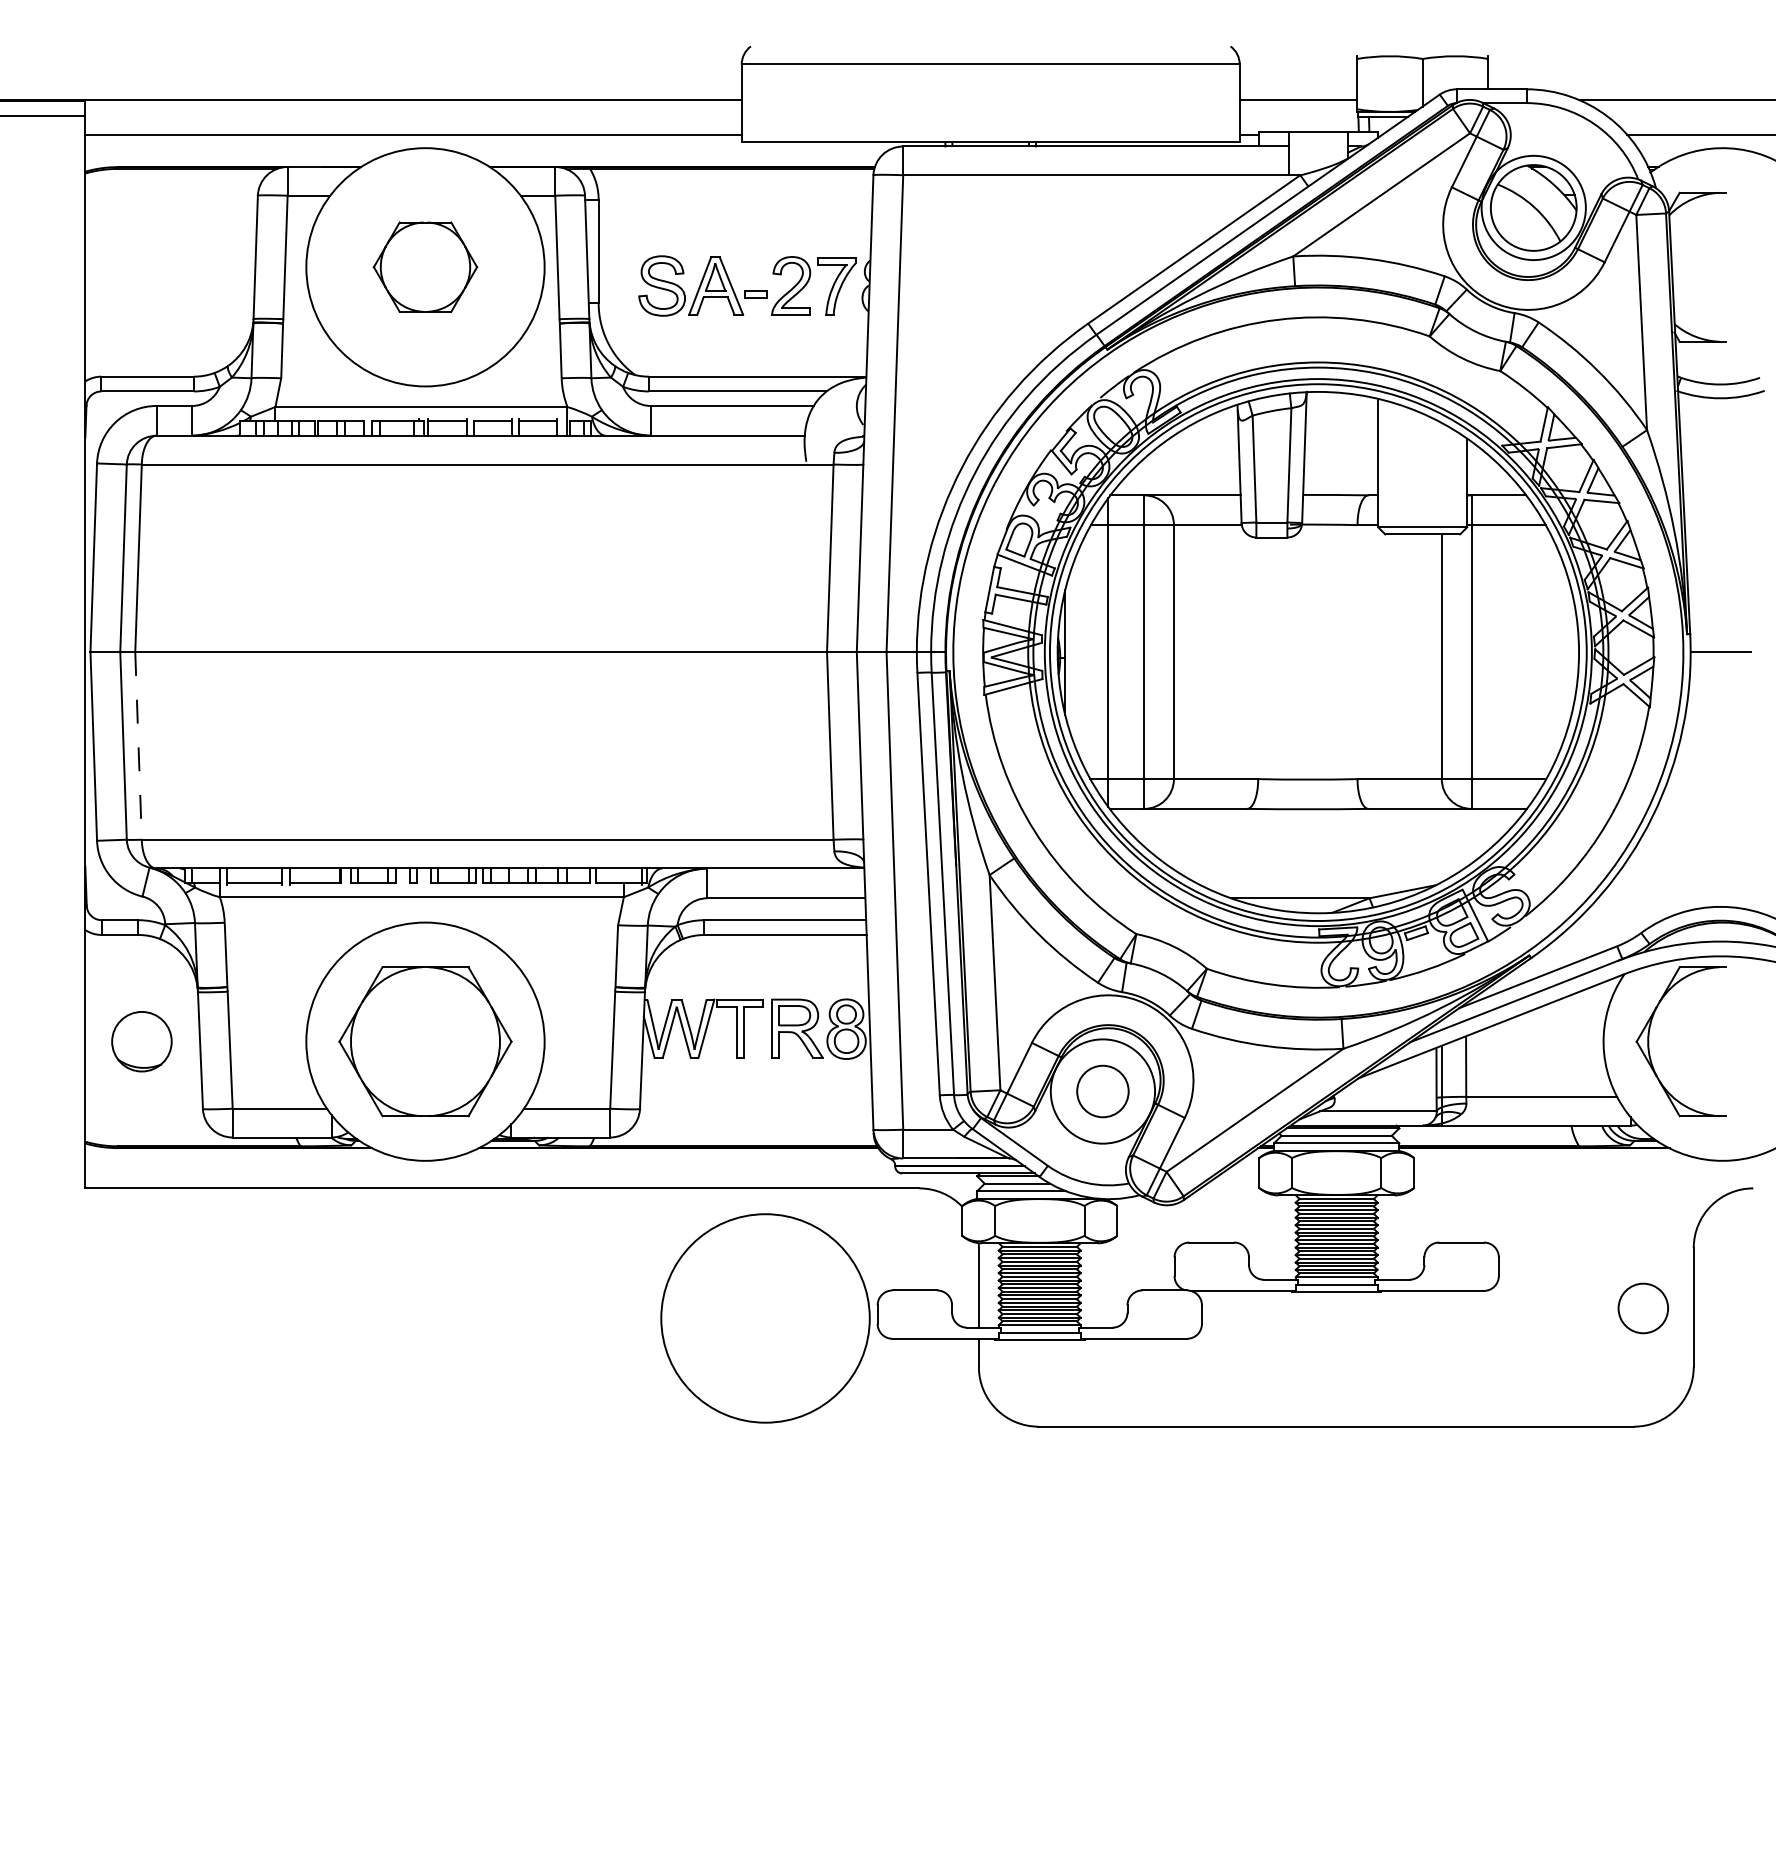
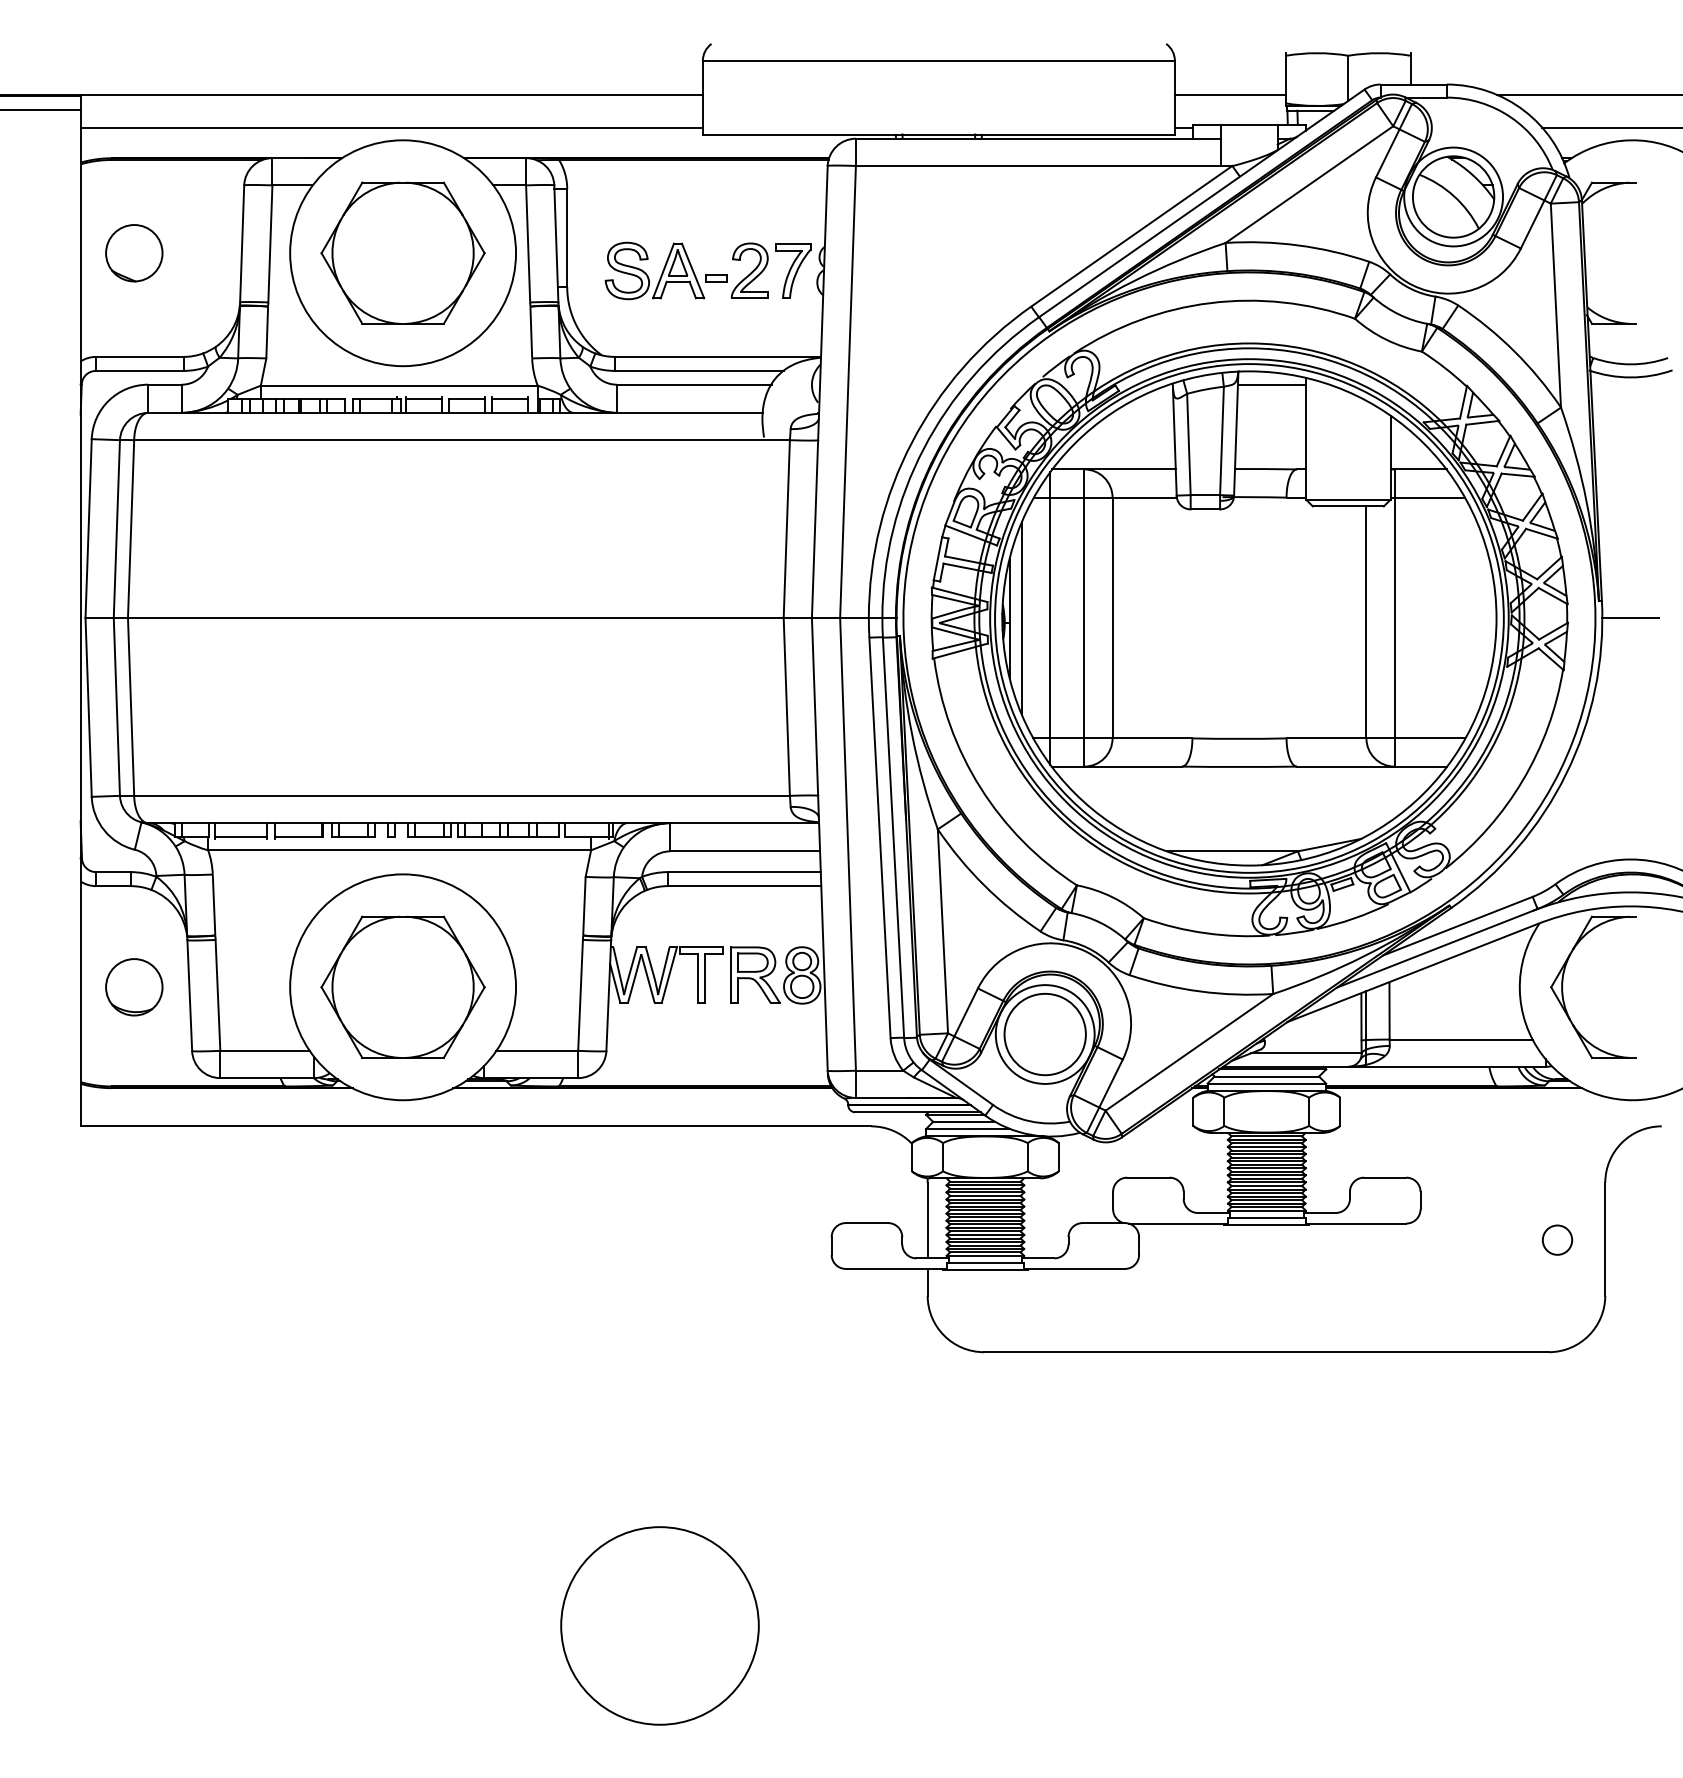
part: (425, 266) -> (403, 252), size x1.67
part: (141, 267) -> (133, 253), added
line: (1342, 405) -> (1272, 384), added
line: (1078, 652) -> (1022, 618), added
line: (138, 745) -> (131, 706), dashed -> solid
circle: (1102, 1091) -> (1044, 1034), size x1.67
circle: (1642, 1307) -> (1556, 1239), size x0.62
circle: (765, 1318) -> (659, 1625), moved

